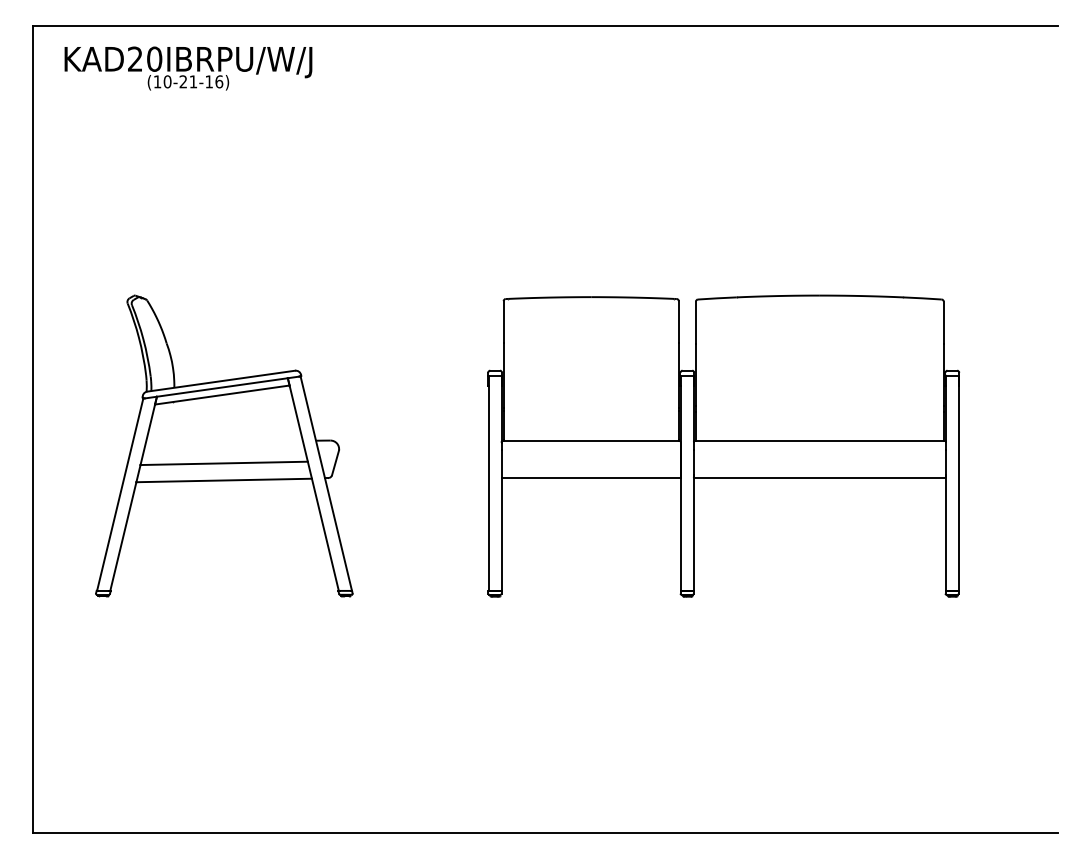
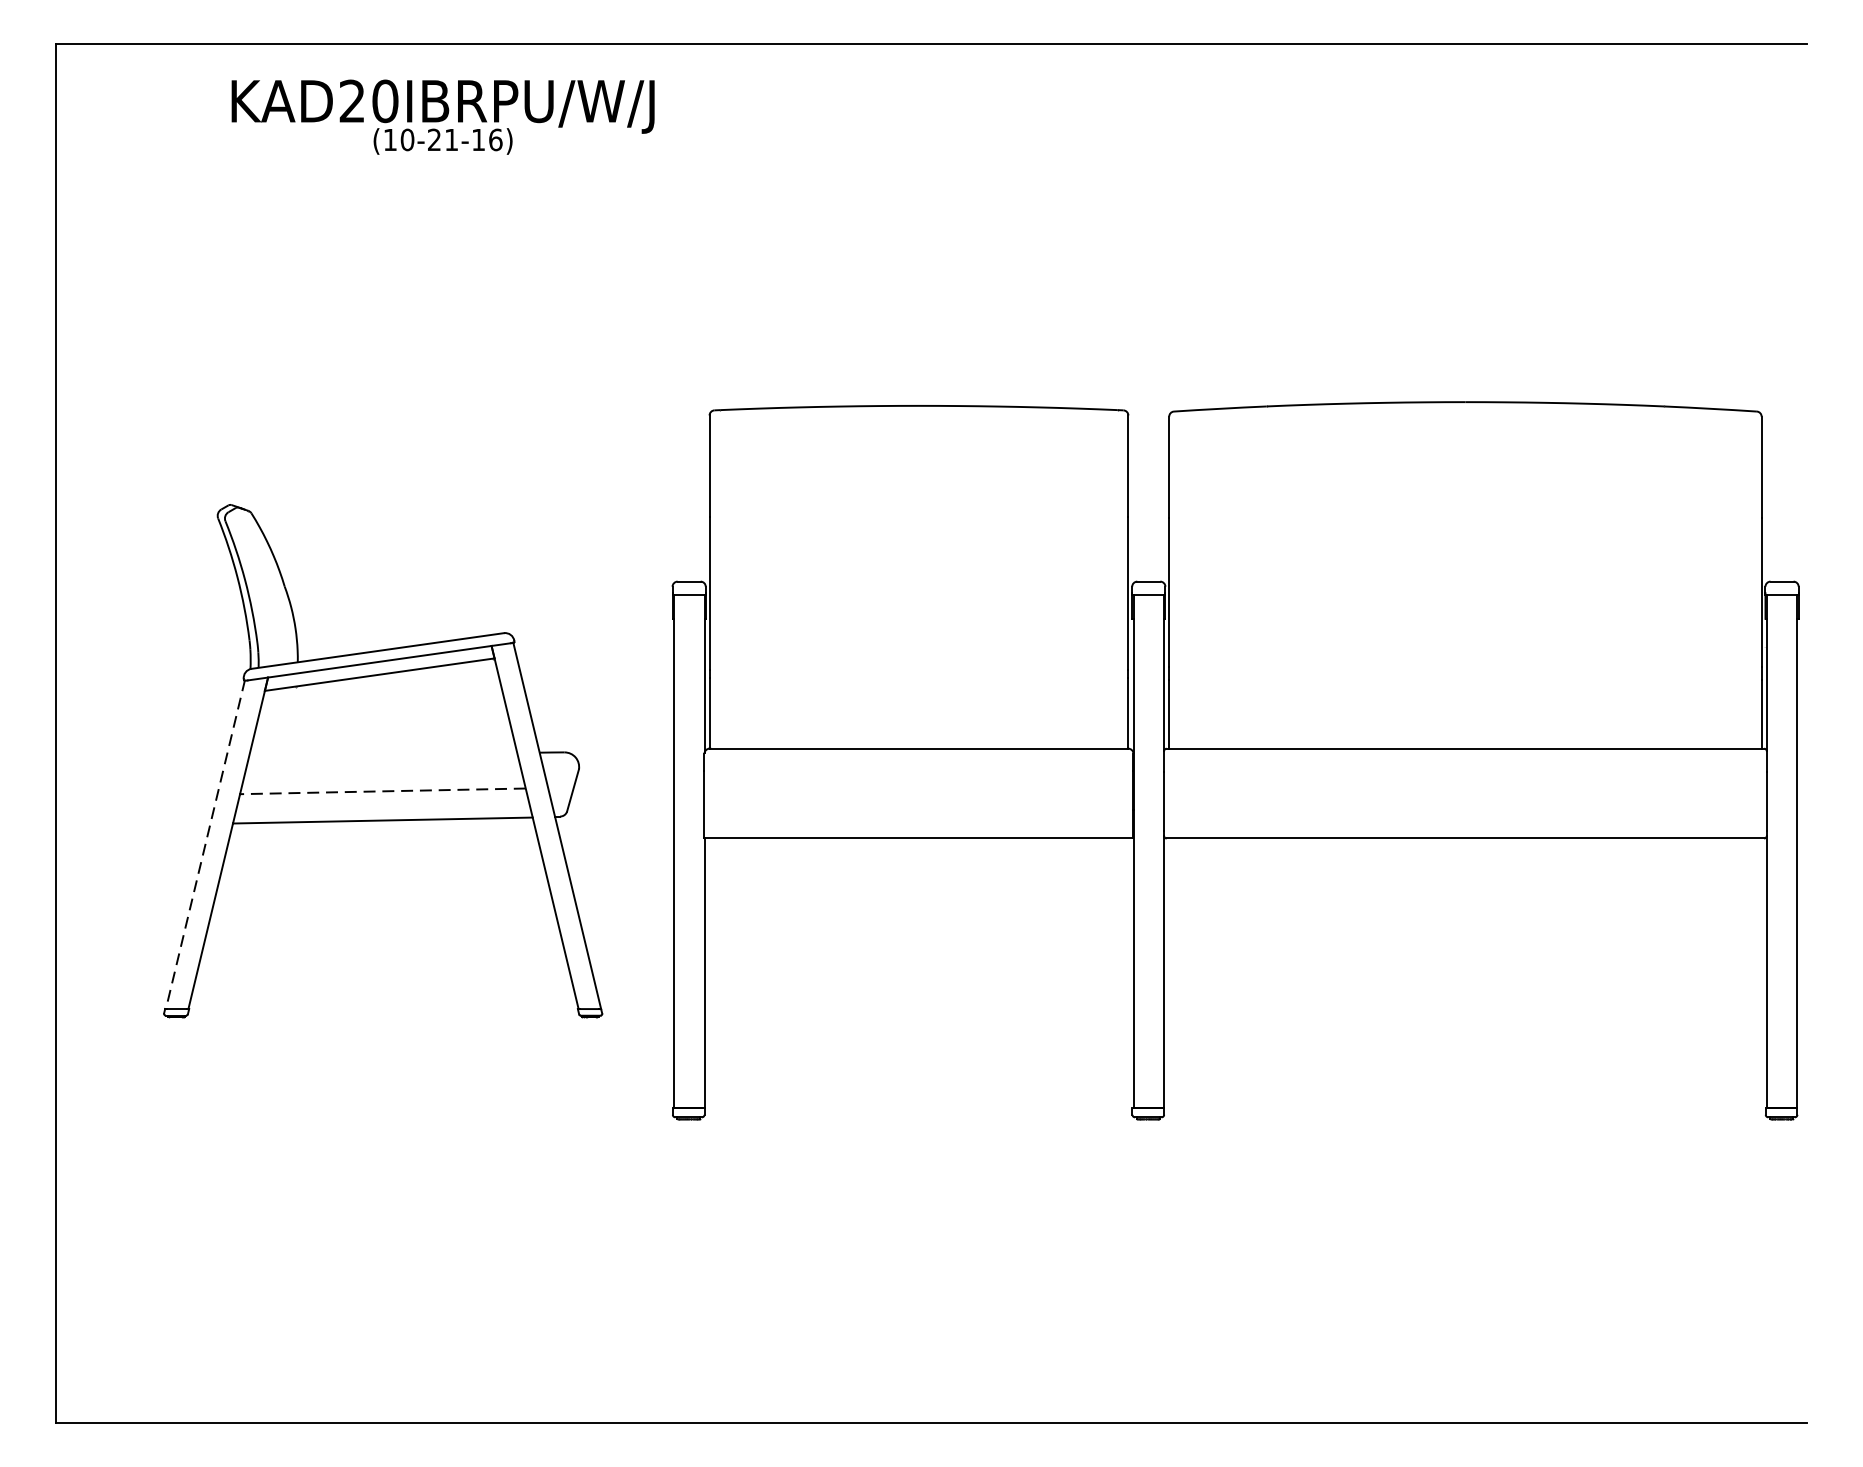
text: (188, 68) -> (443, 117), moved
part: (723, 445) -> (1235, 760), size x1.4
line: (224, 463) -> (383, 791), solid -> dashed
line: (120, 494) -> (205, 844), solid -> dashed

